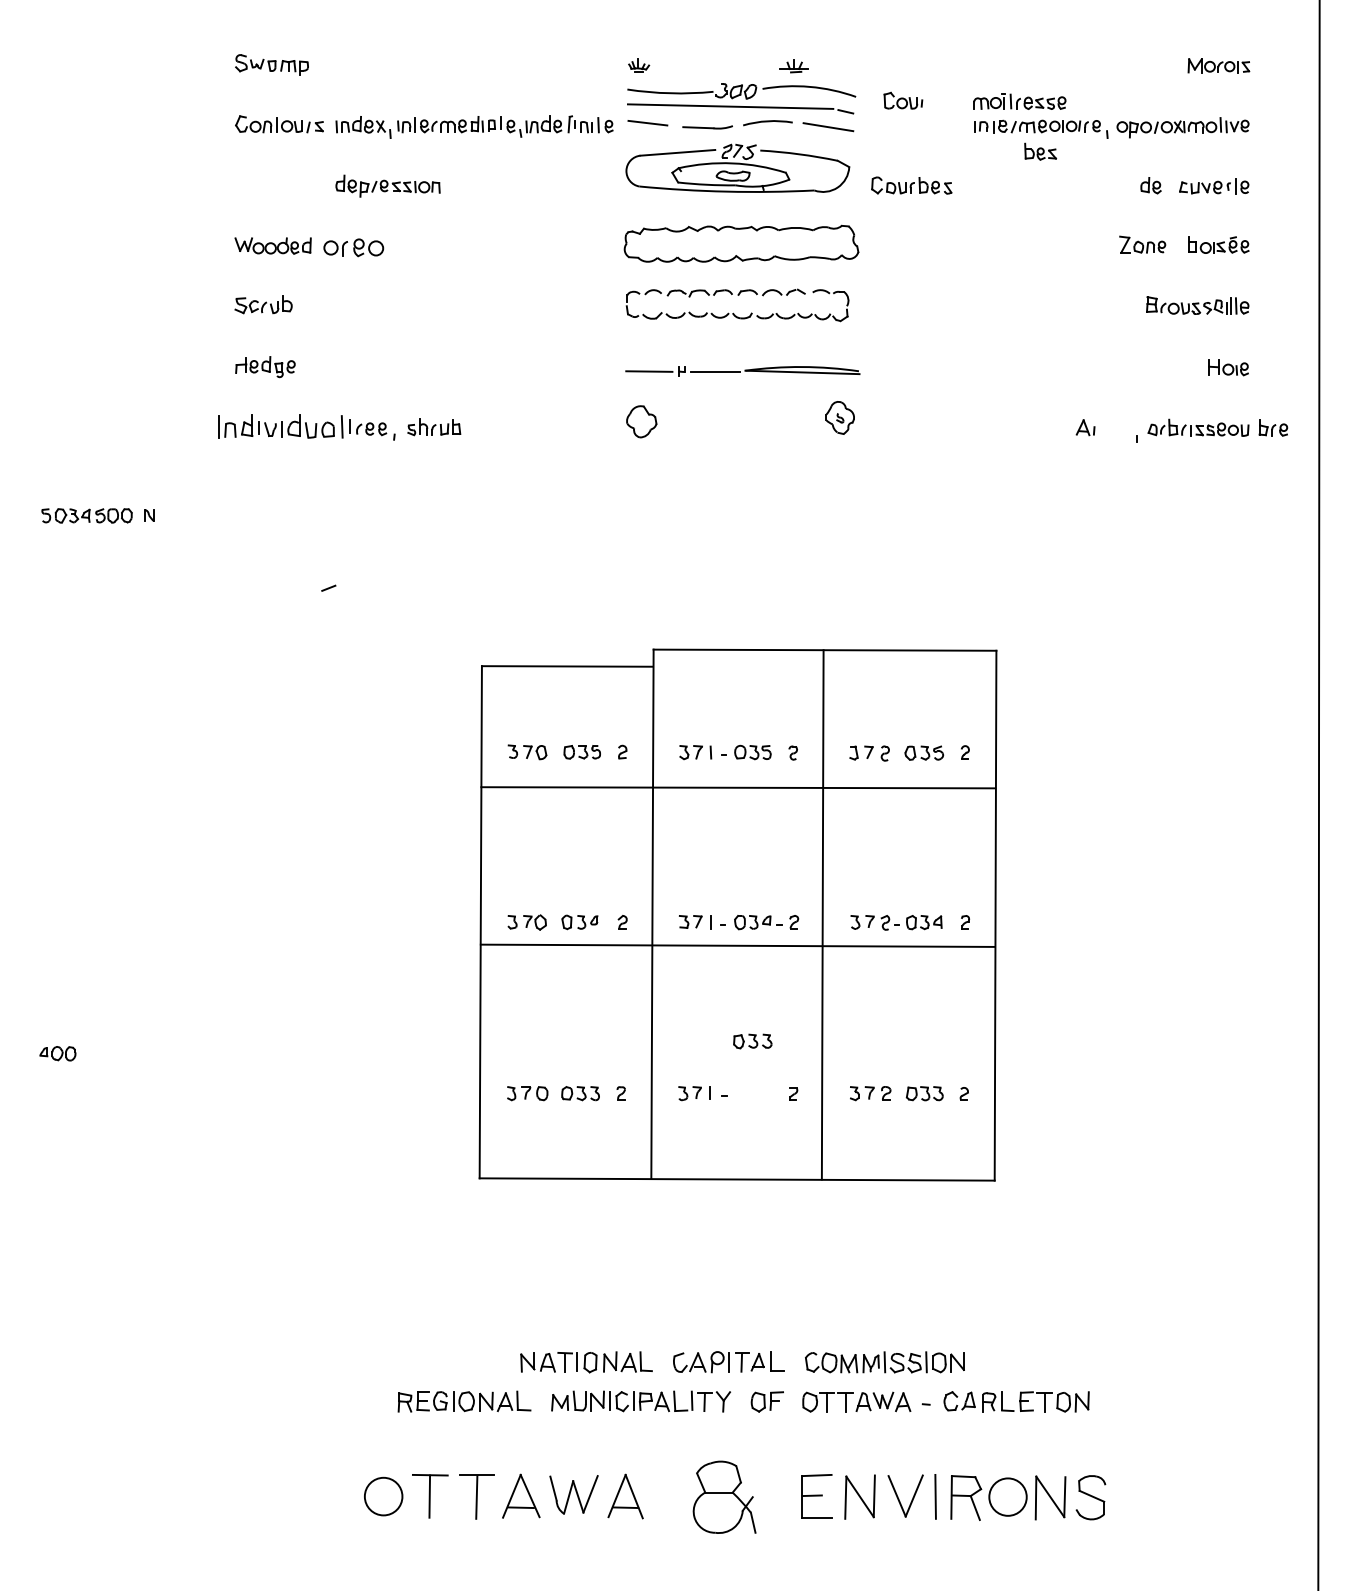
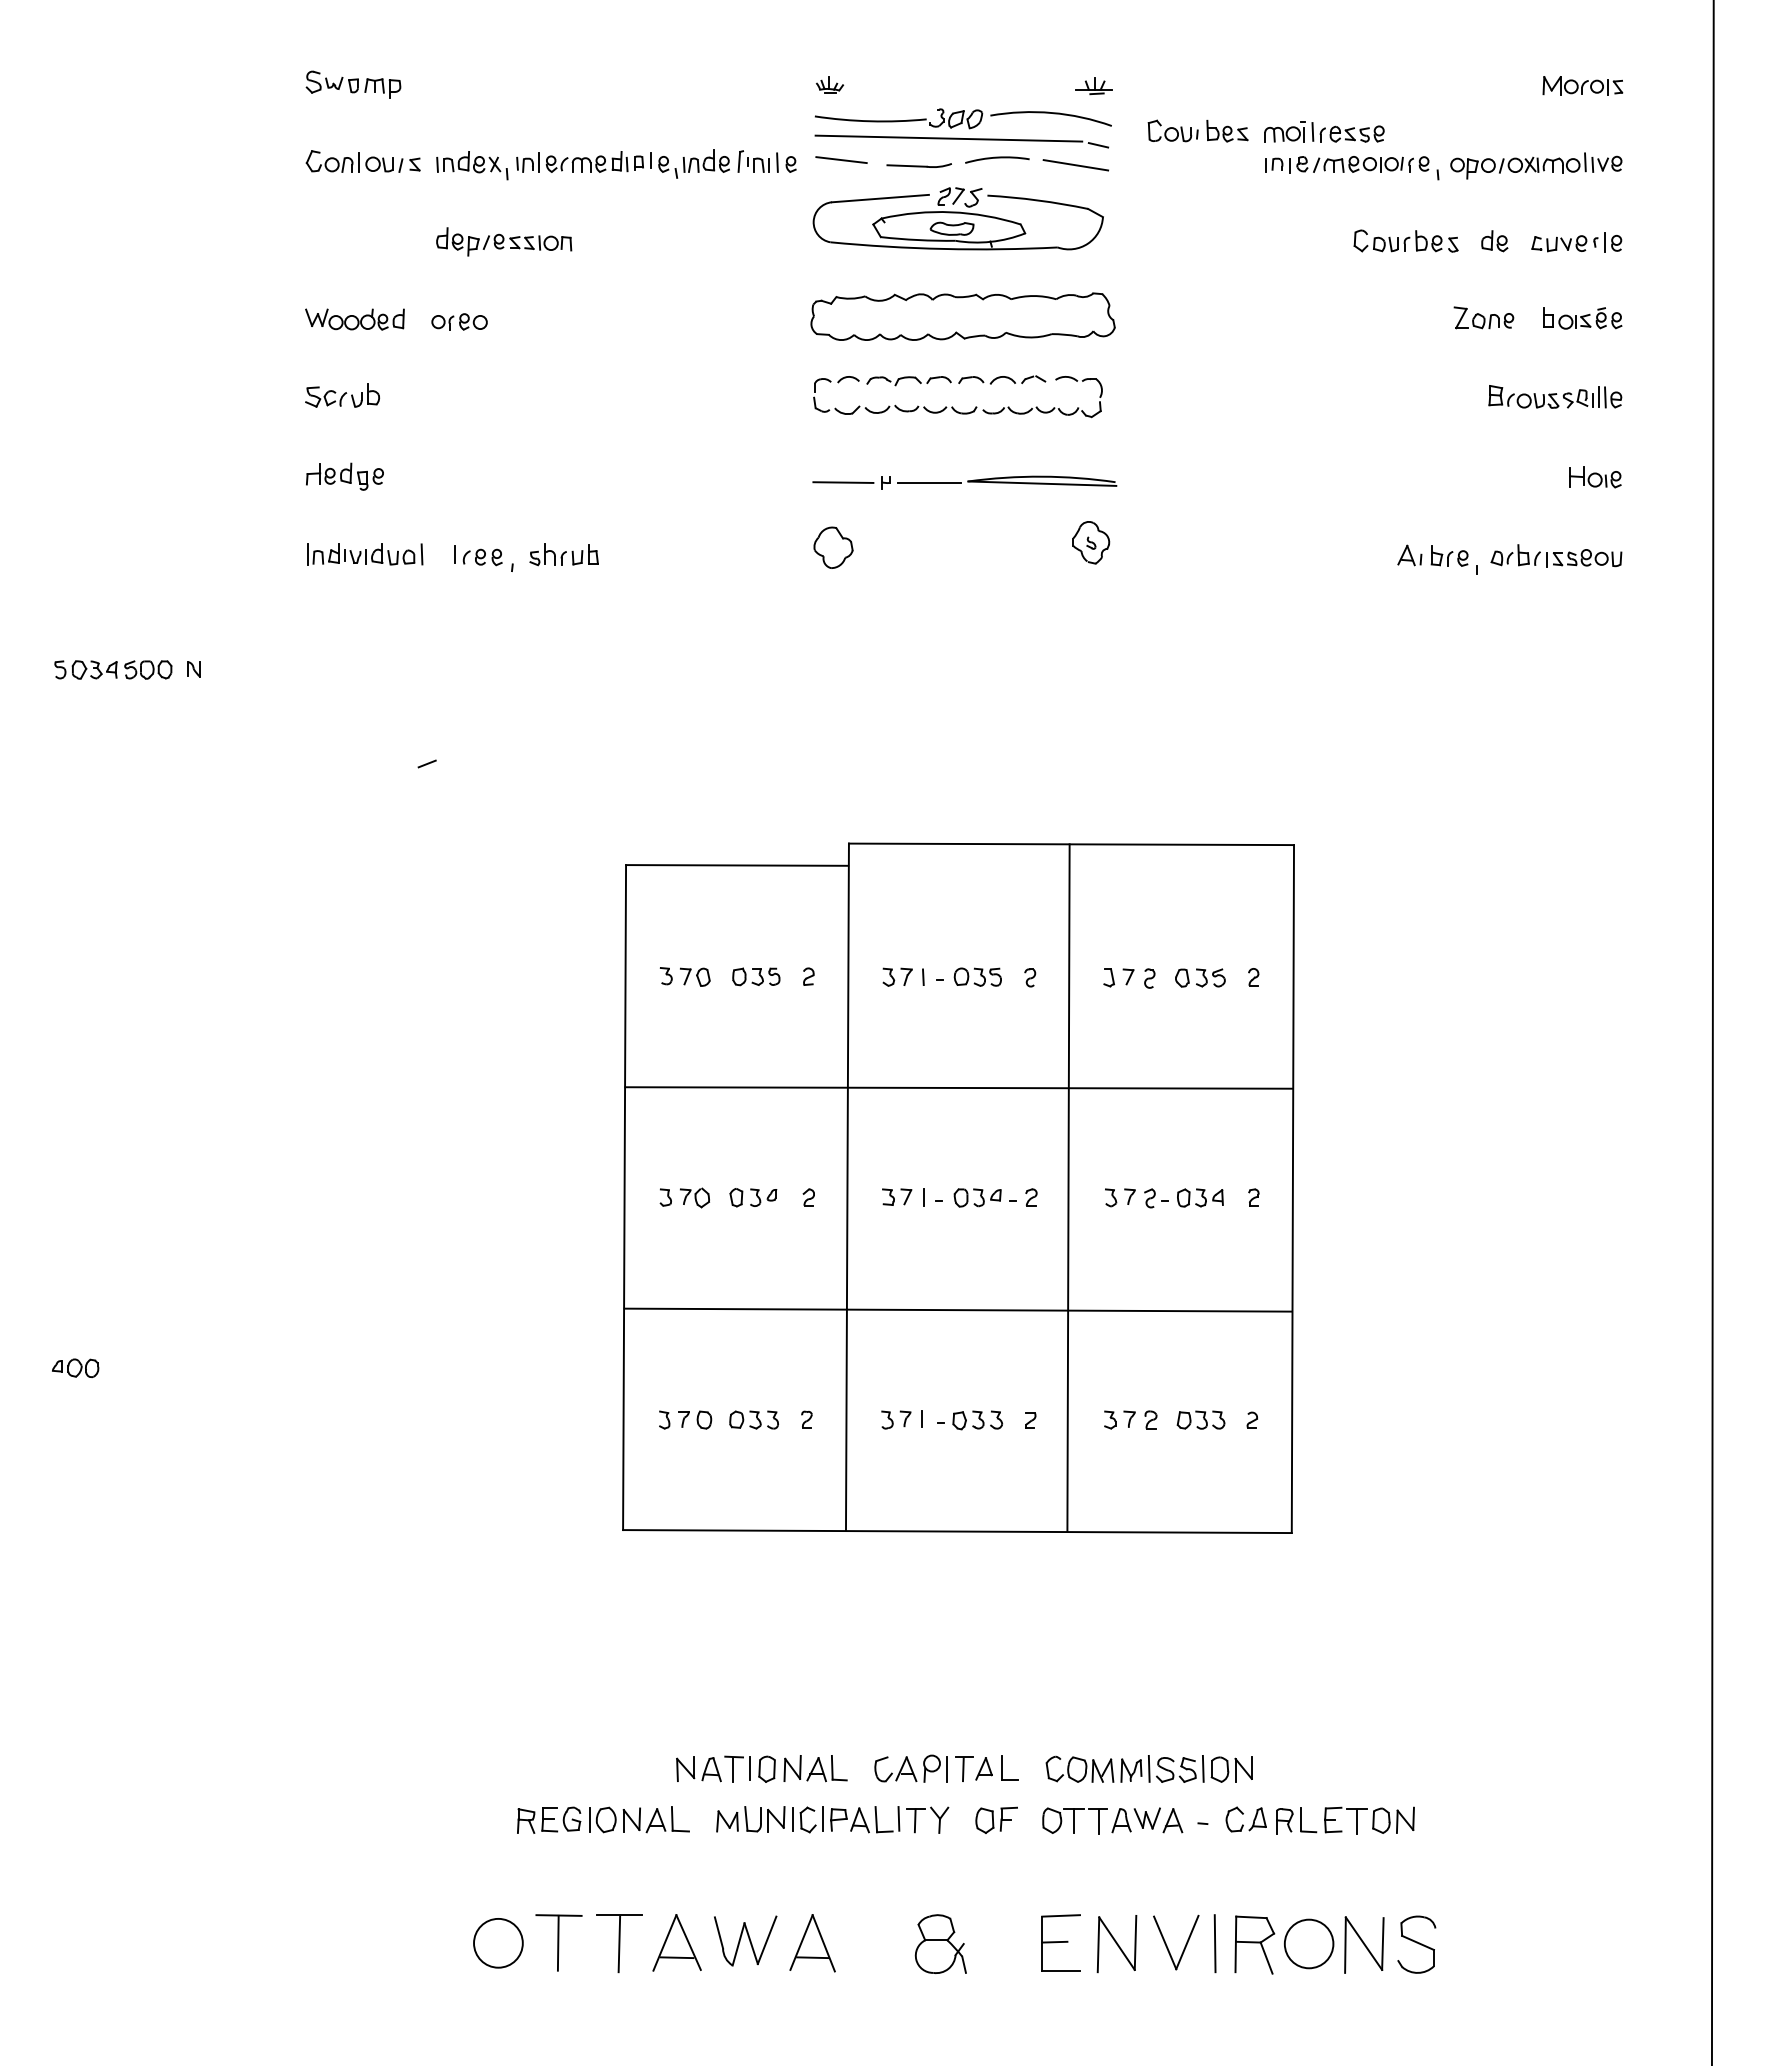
part: (793, 66) -> (1093, 86), moved
part: (1040, 151) -> (1227, 130), moved
part: (911, 185) -> (1405, 240), moved
part: (353, 247) -> (459, 321), size x0.71
part: (281, 426) -> (365, 554), size x0.71
part: (1273, 427) -> (1449, 555), moved
line: (737, 787) -> (958, 1087), moved
line: (737, 945) -> (957, 1309), moved
part: (752, 1041) -> (977, 1420), moved
part: (724, 1496) -> (940, 1943), size x0.62

